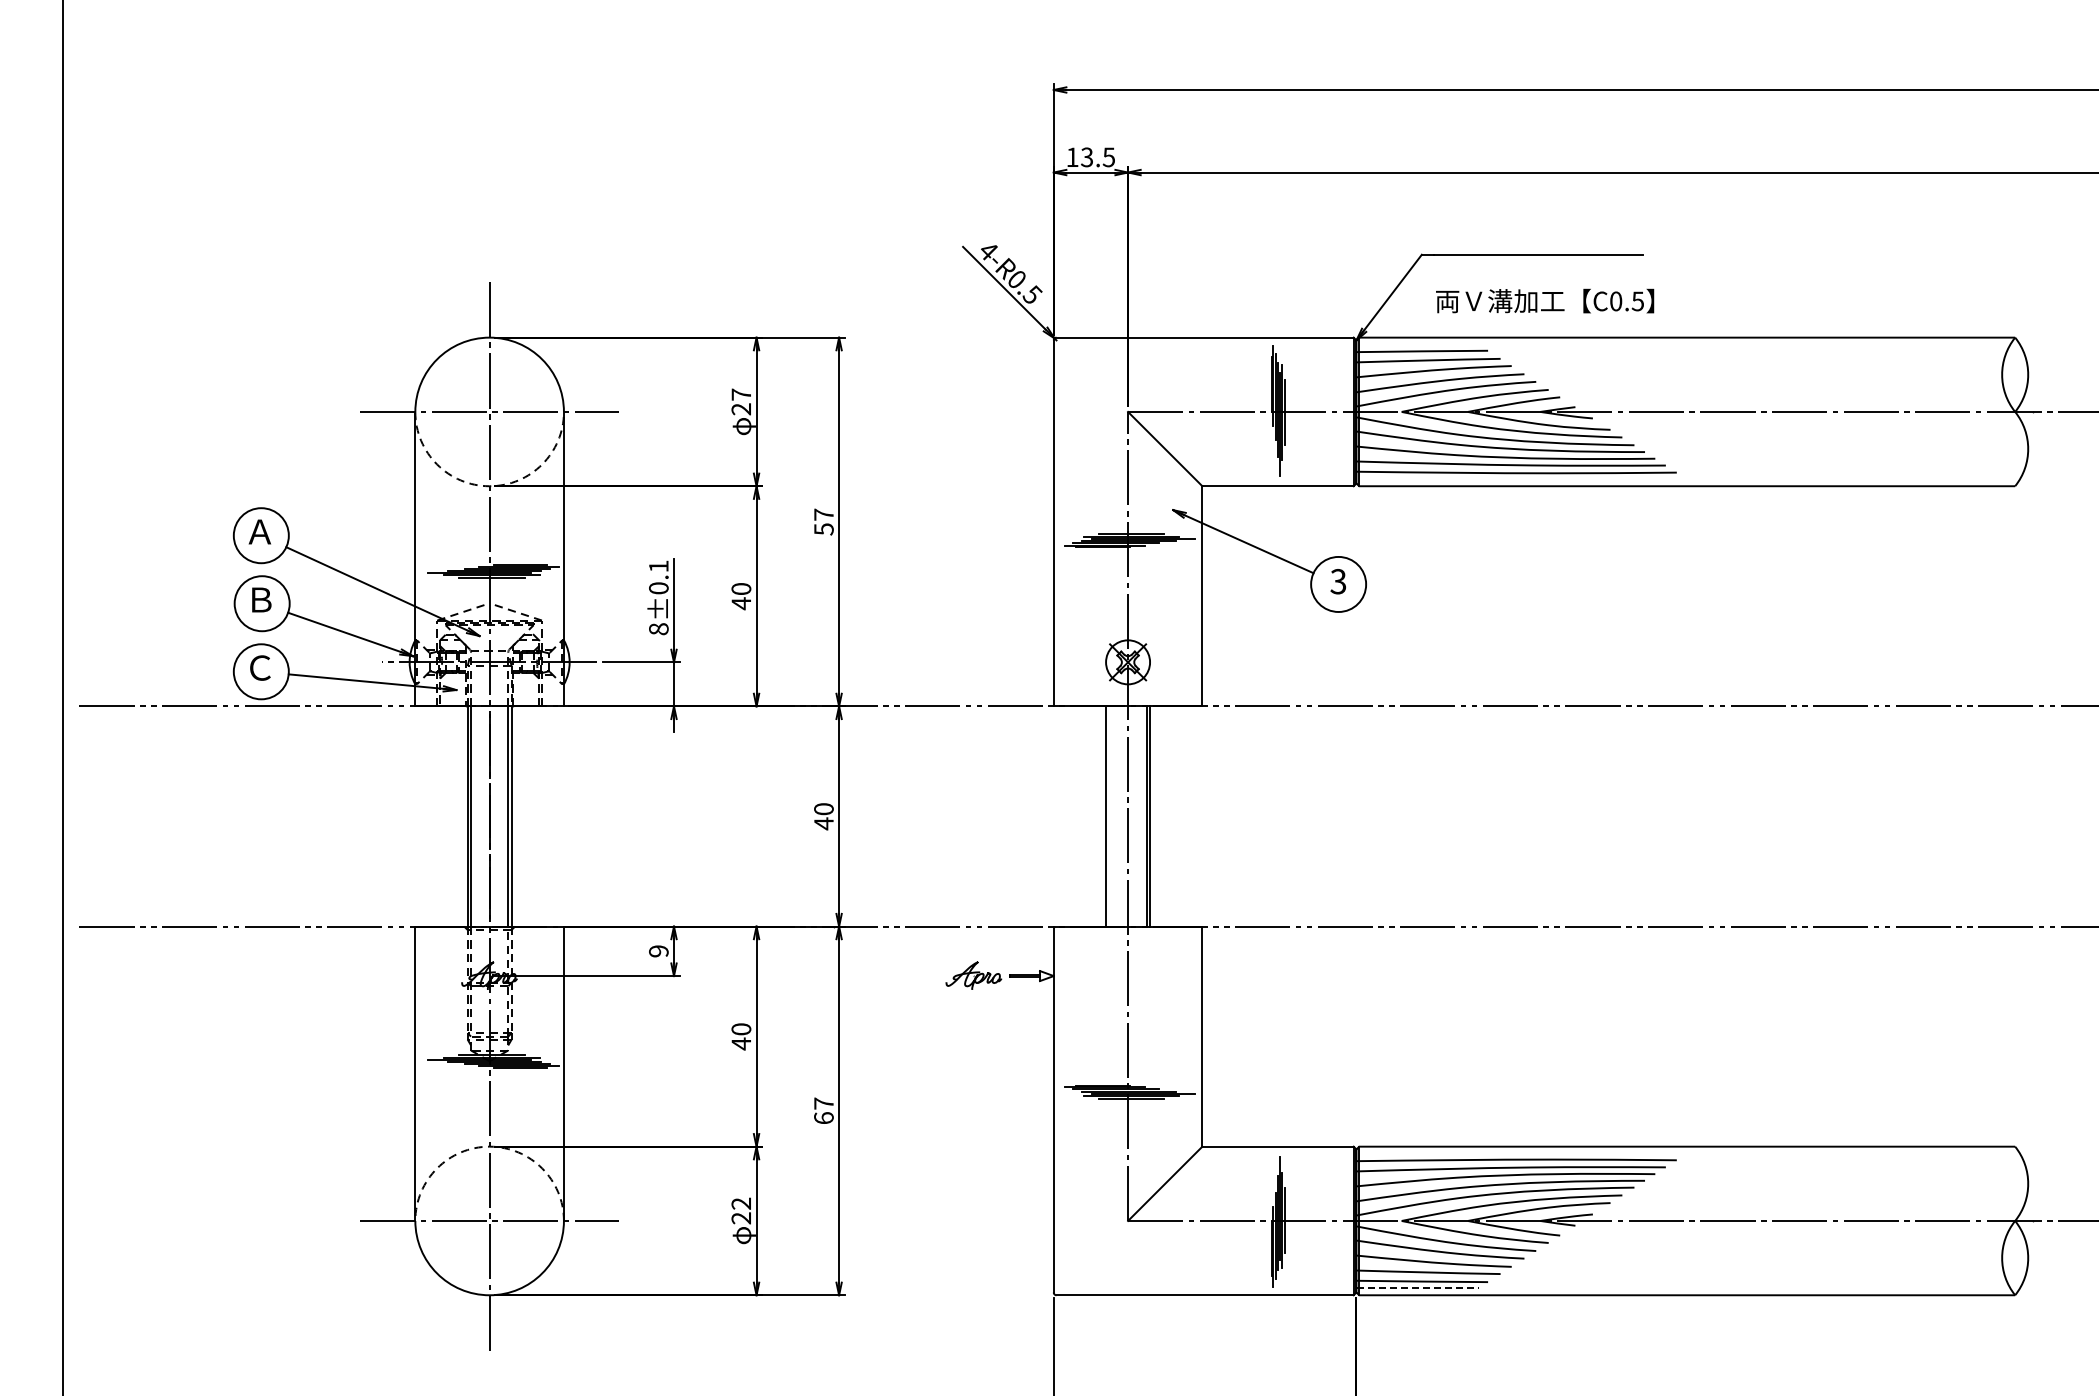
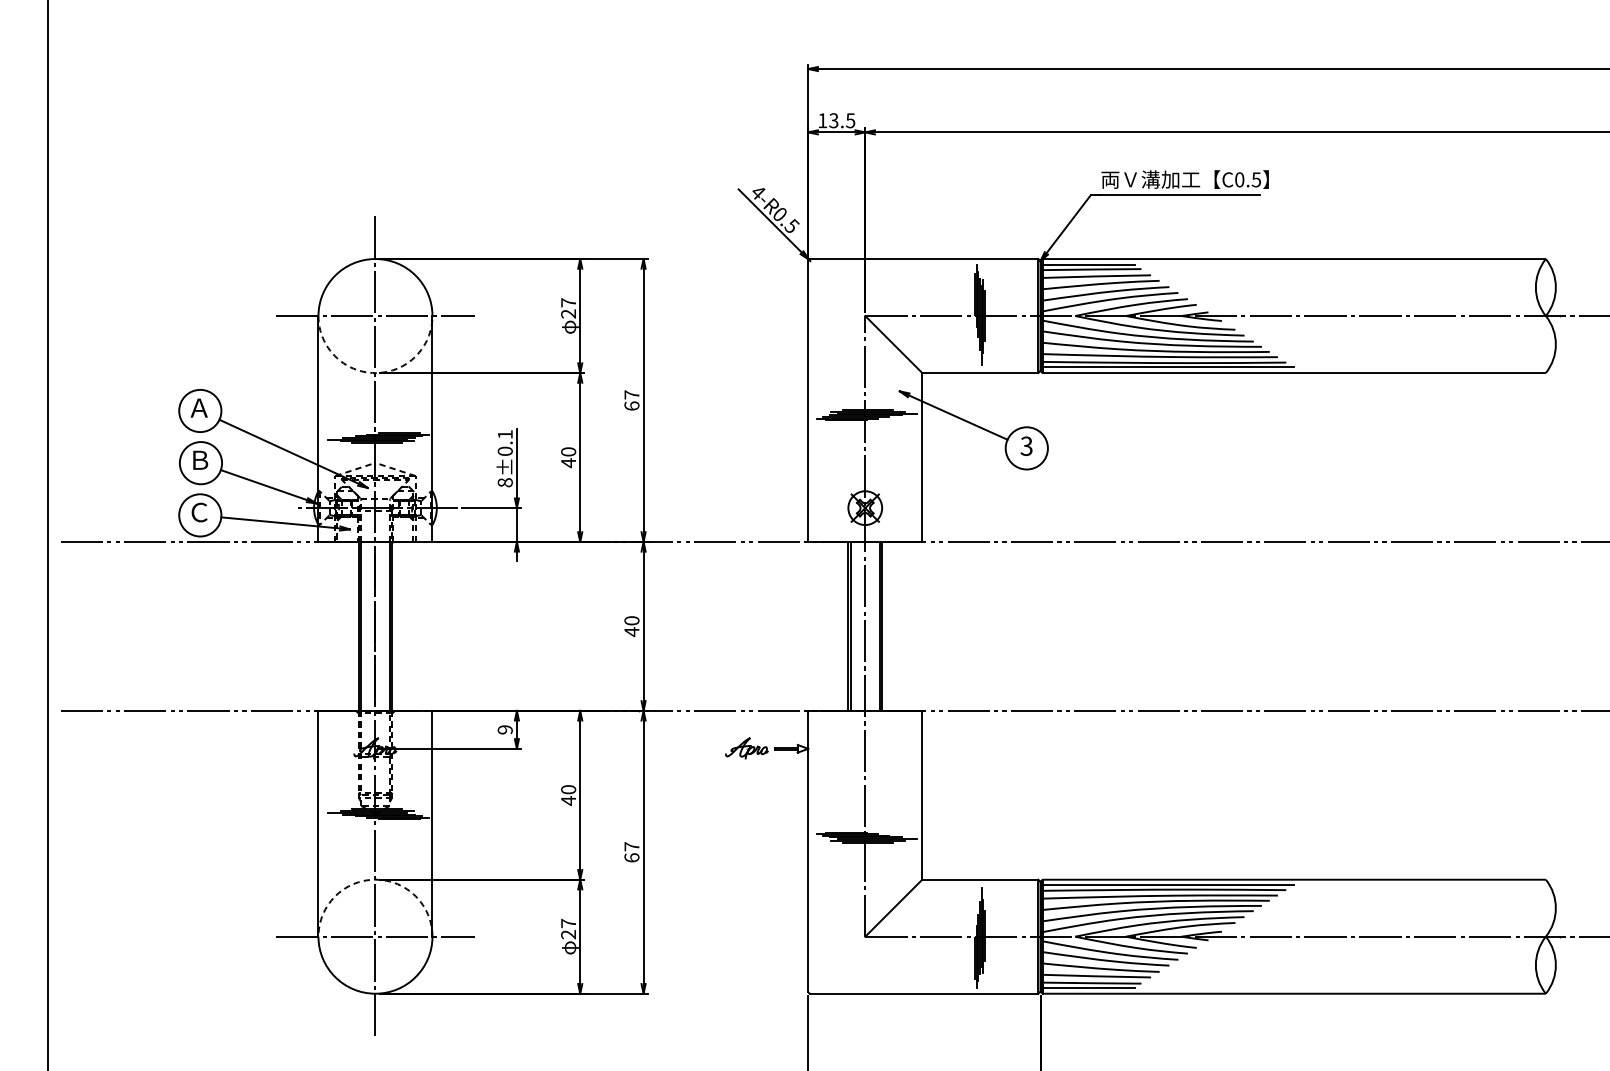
text: (1545, 300) -> (1185, 179), moved
line: (1417, 345) -> (1087, 265), added
line: (1521, 478) -> (1167, 367), added
text: (823, 529) -> (631, 406), 57 -> 67
line: (1109, 816) -> (851, 626), added
line: (1521, 1154) -> (1167, 885), added
text: (740, 1203) -> (567, 923), 22 -> 27
line: (1418, 1287) -> (1088, 987), dashed -> solid

